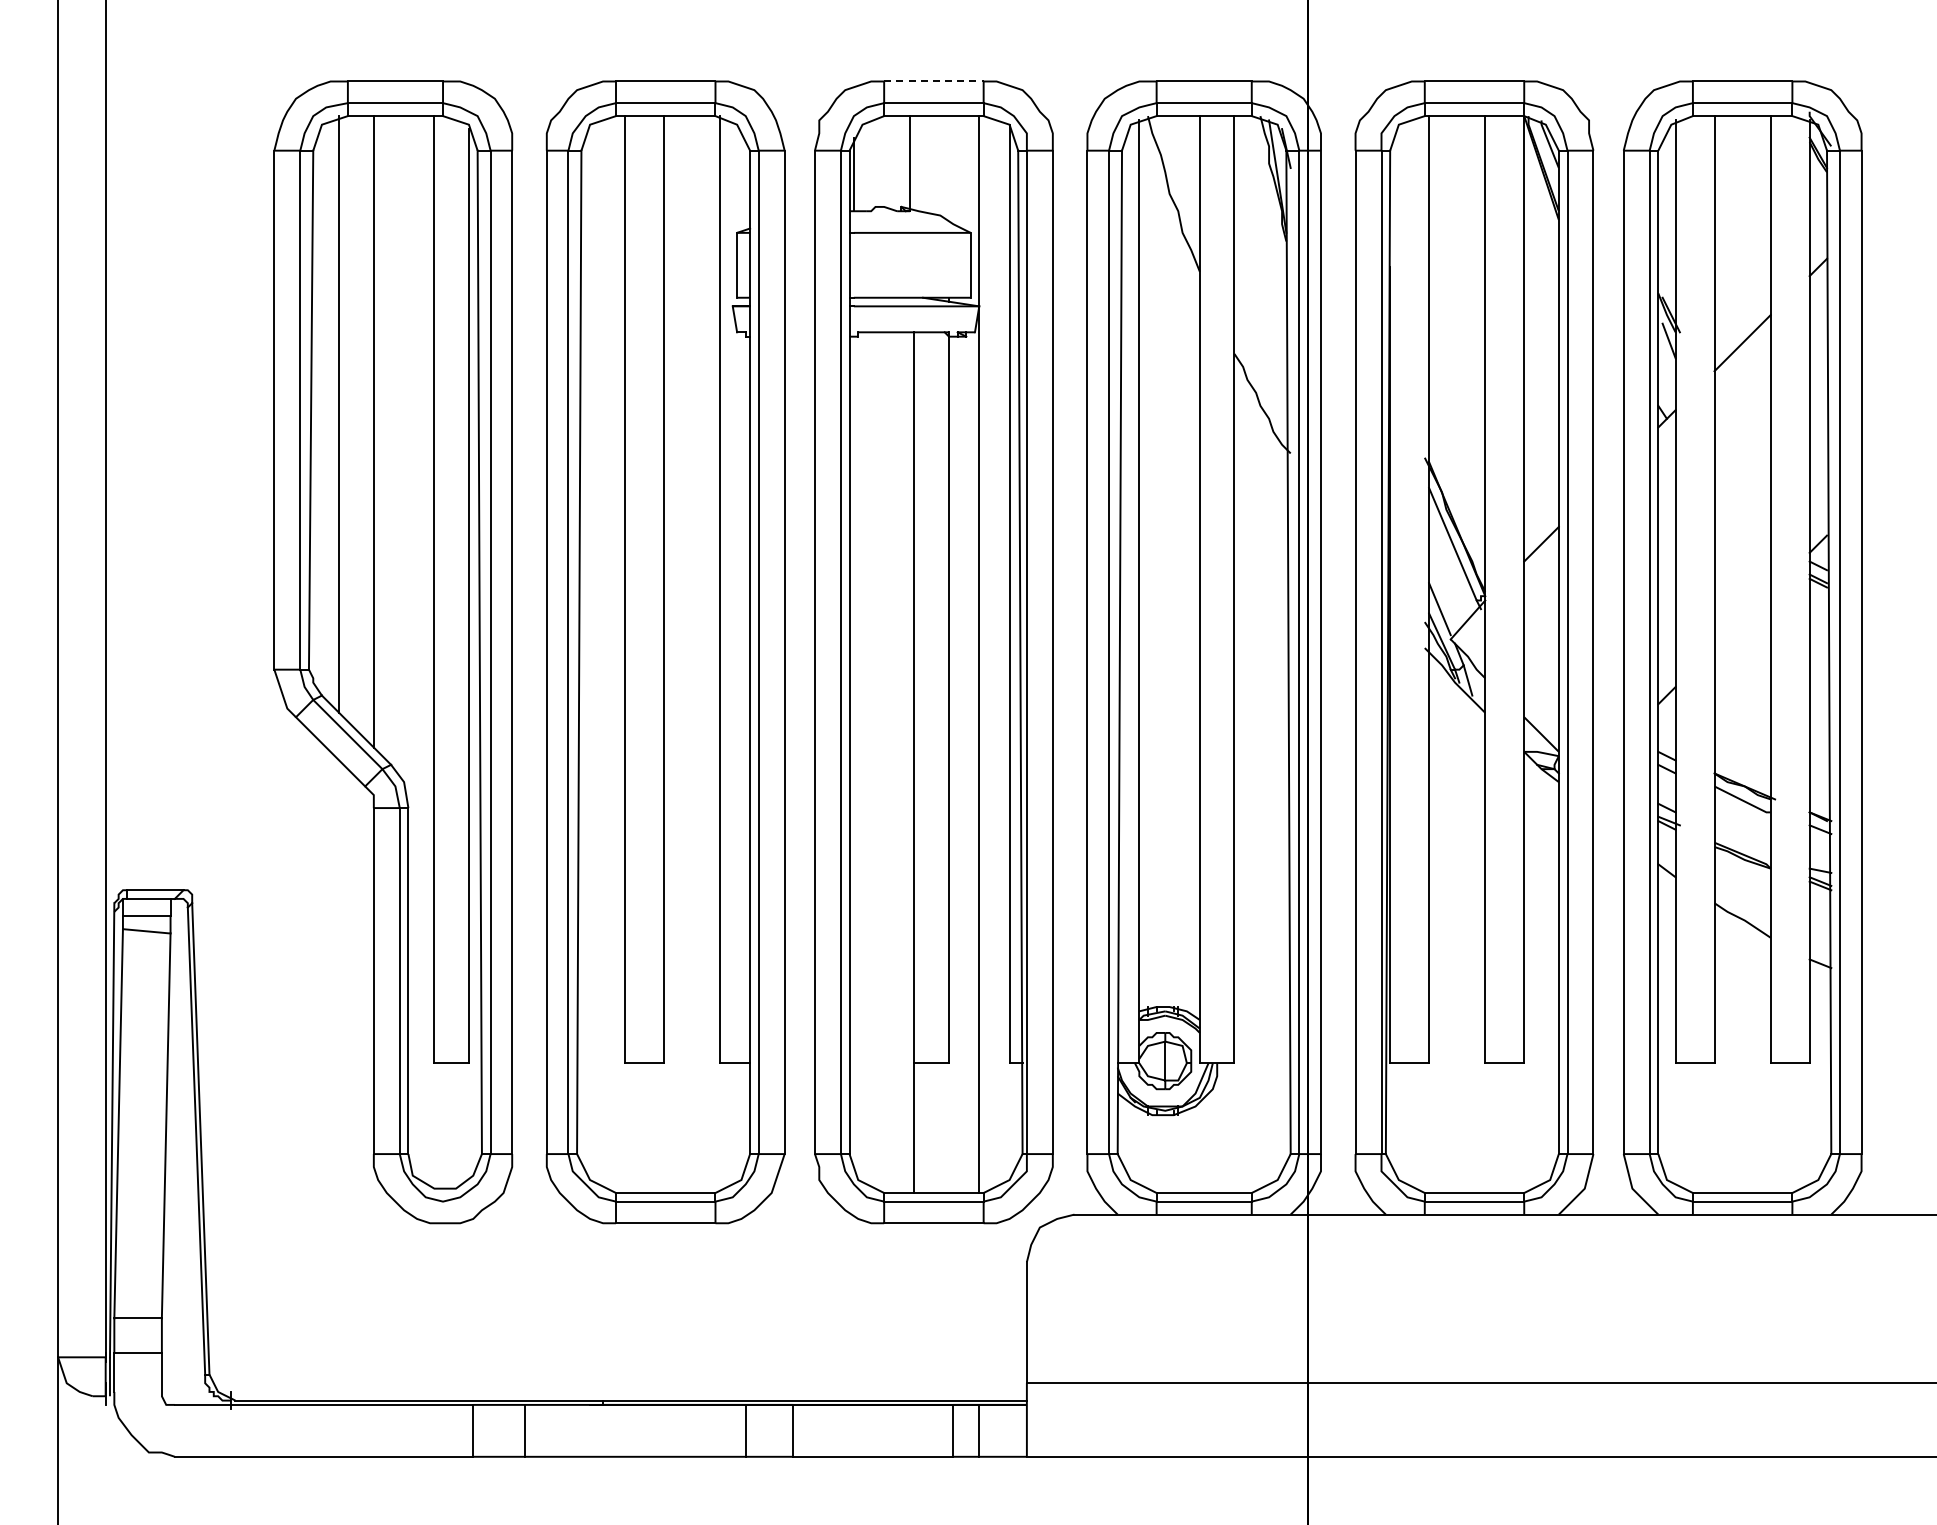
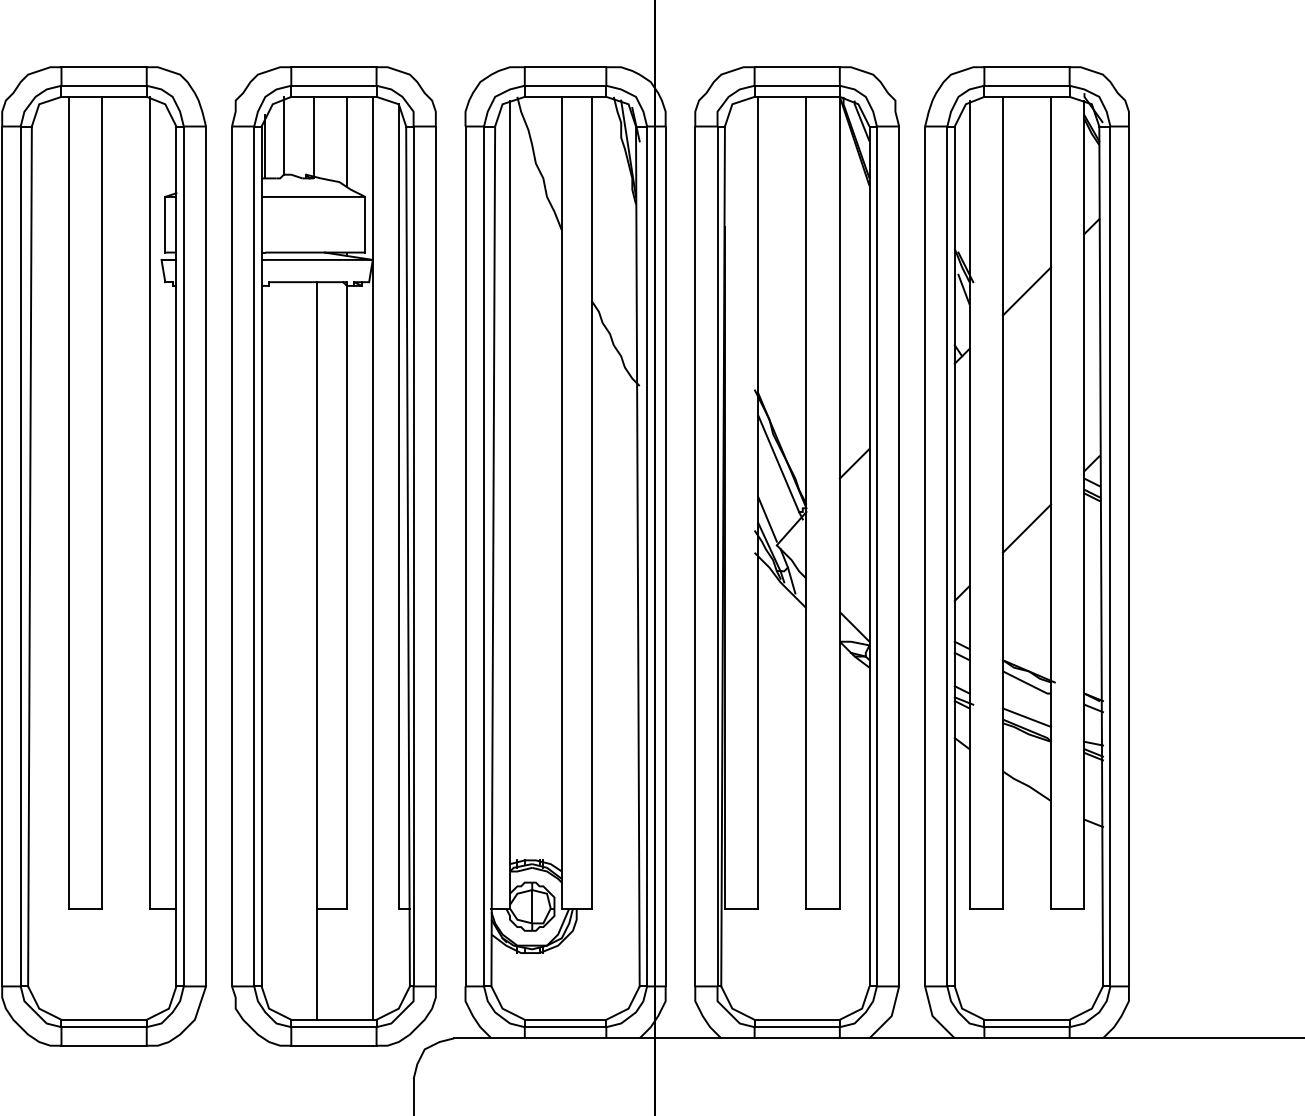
line: (933, 81) -> (333, 67), dashed -> solid
line: (875, 161) -> (283, 135), added
line: (949, 167) -> (347, 140), added
line: (1742, 619) -> (1026, 528), added
line: (1742, 840) -> (1026, 717), added

